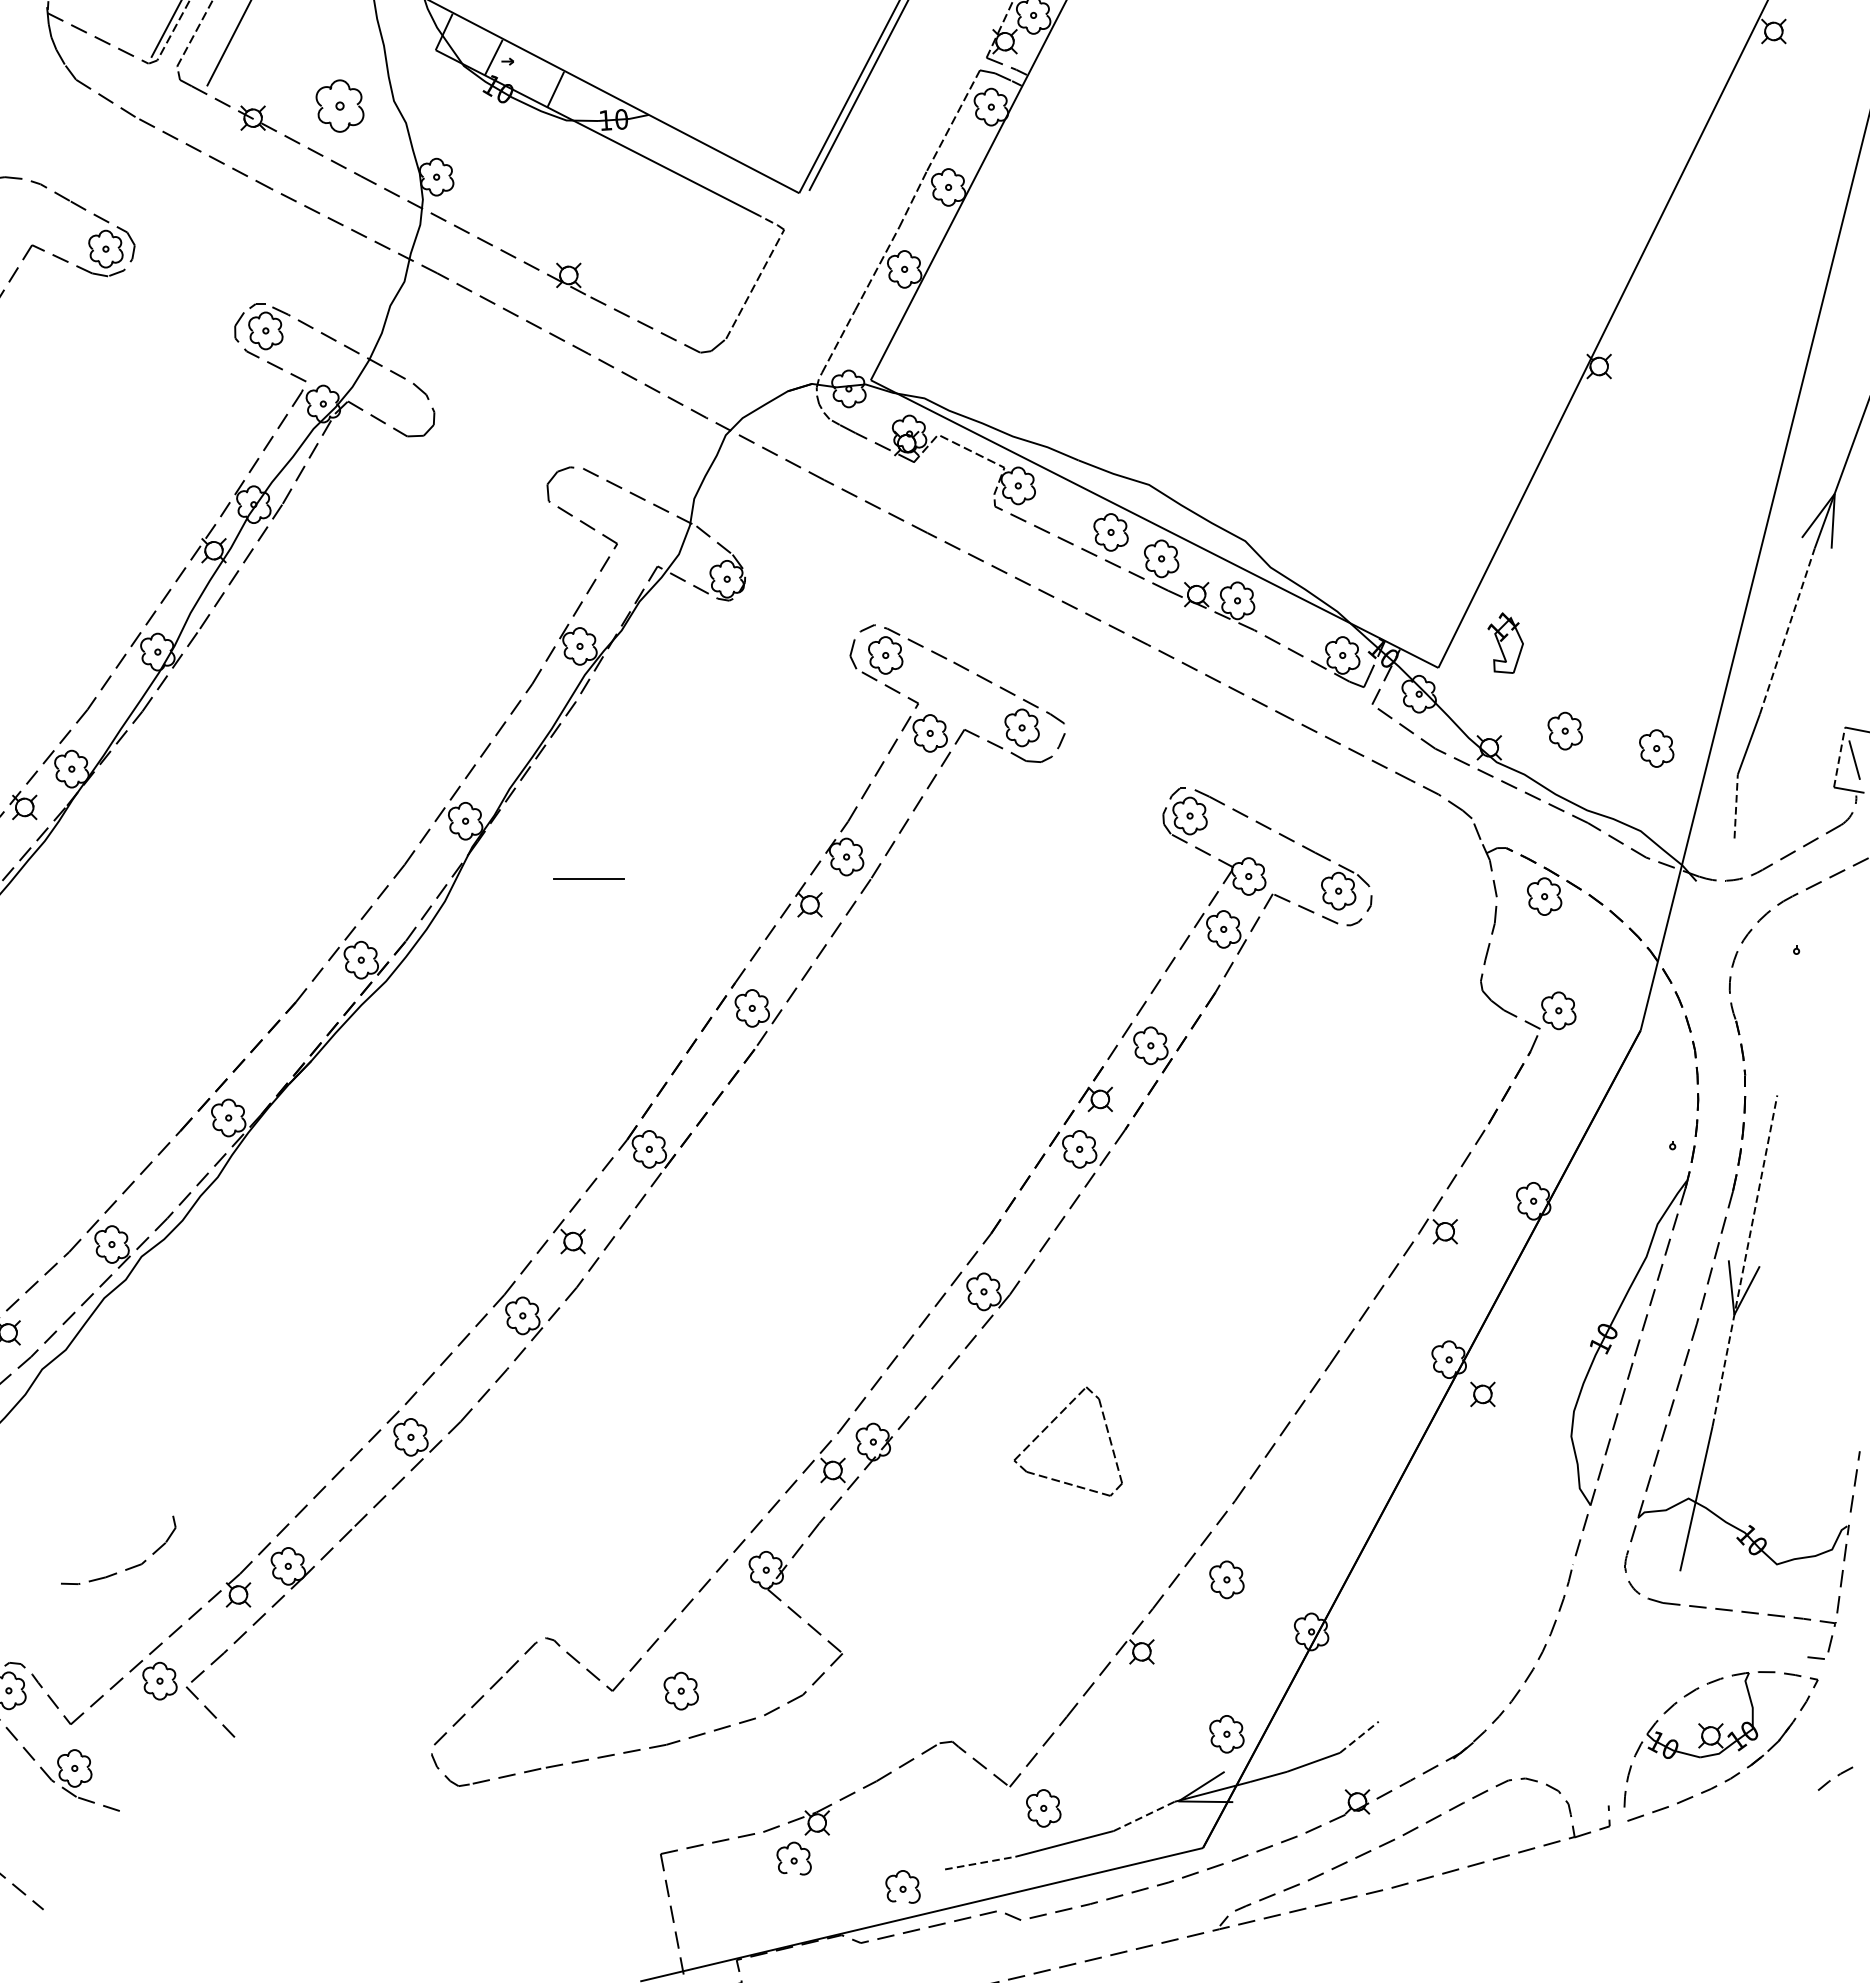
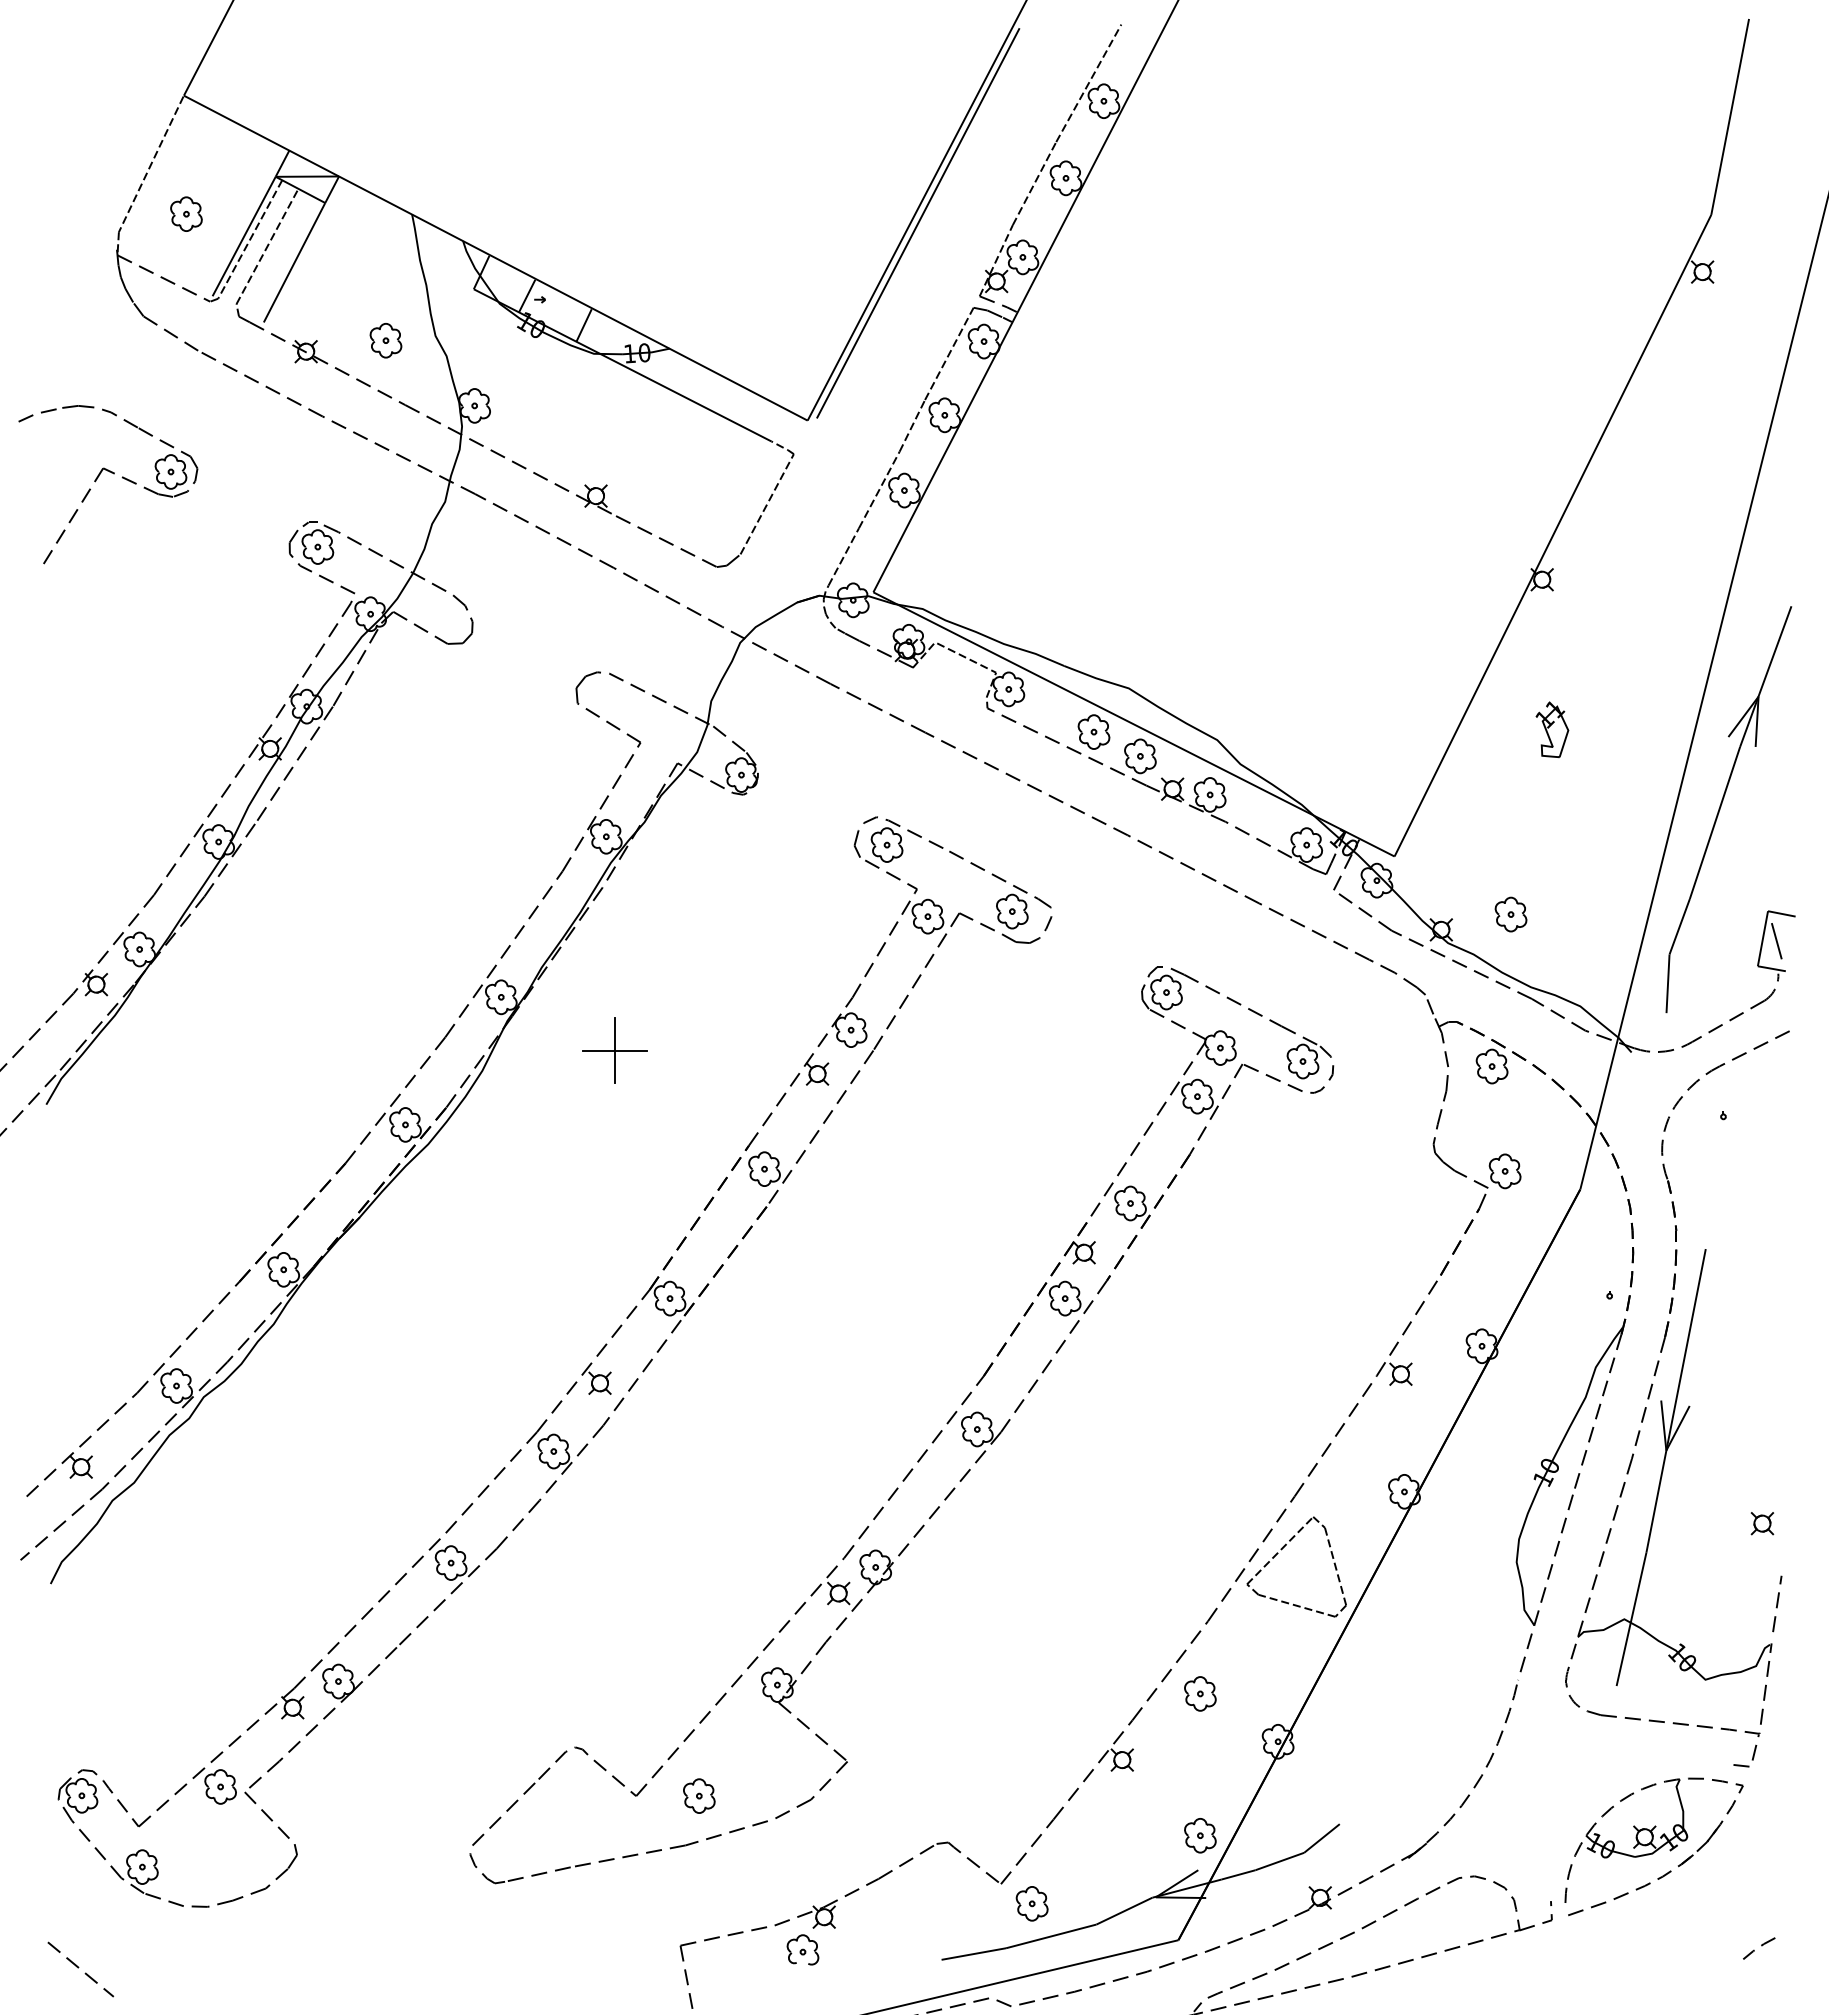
part: (339, 105) -> (385, 340), size x0.71
line: (1787, 630) -> (1715, 822), dashed -> solid
part: (1505, 642) -> (1552, 729), moved
part: (1656, 748) -> (1594, 930), removed
line: (1840, 757) -> (1763, 938), dashed -> solid
line: (1736, 806) -> (1668, 983), dashed -> solid
line: (588, 879) -> (614, 1050), added
line: (1745, 1260) -> (1676, 1400), dashed -> solid
part: (1482, 1394) -> (1762, 1523), moved
part: (1051, 1423) -> (1281, 1550), moved
part: (126, 1568) -> (251, 1892), moved
line: (1359, 1737) -> (1322, 1838), dashed -> solid
line: (1837, 1776) -> (1761, 1946), moved
line: (1144, 1815) -> (1124, 1910), dashed -> solid
line: (979, 1863) -> (973, 1954), dashed -> solid
part: (902, 1886) -> (902, 1975), removed

